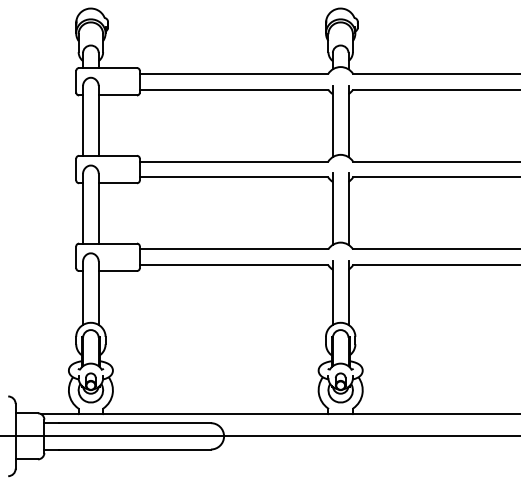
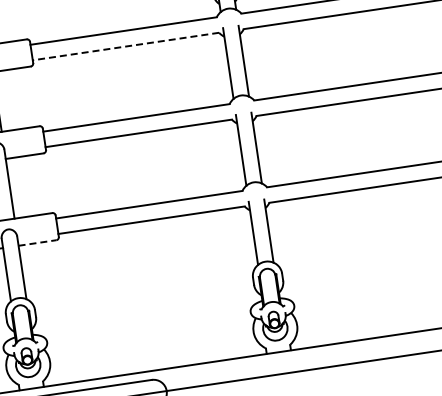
line: (233, 89) -> (125, 46), solid -> dashed
line: (118, 271) -> (38, 243), solid -> dashed

